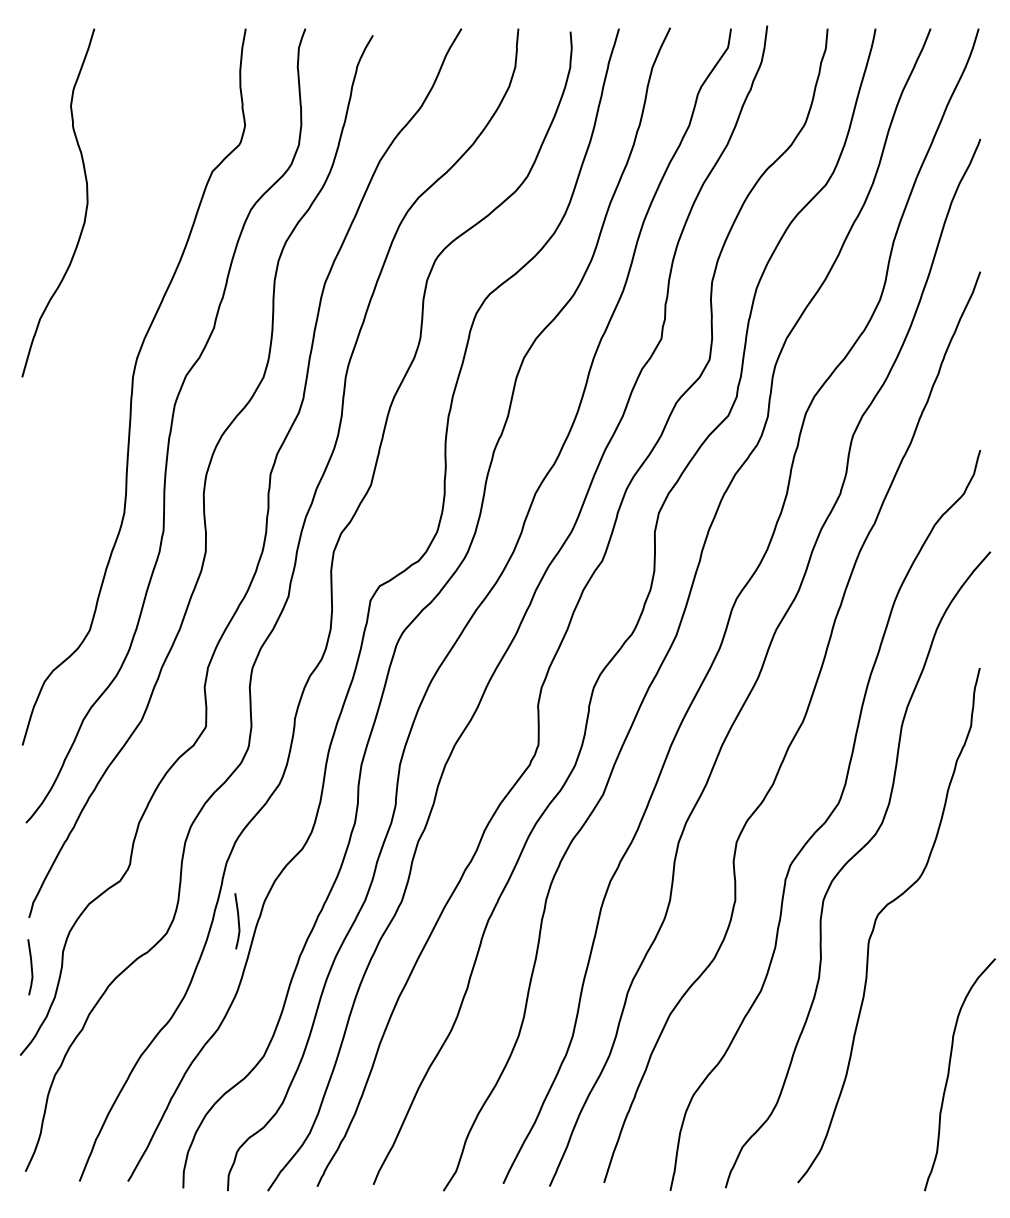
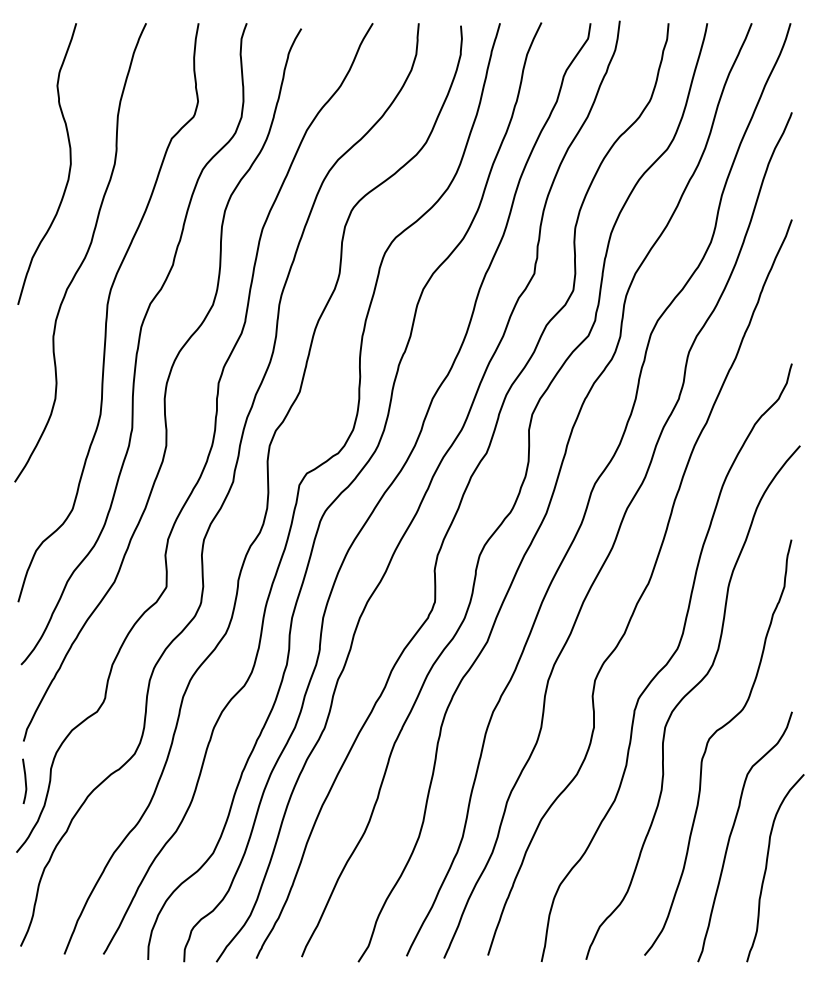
curve: (105, 315) -> (85, 254), added
curve: (237, 921) -> (191, 744), removed
curve: (906, 1030) -> (732, 832), added

